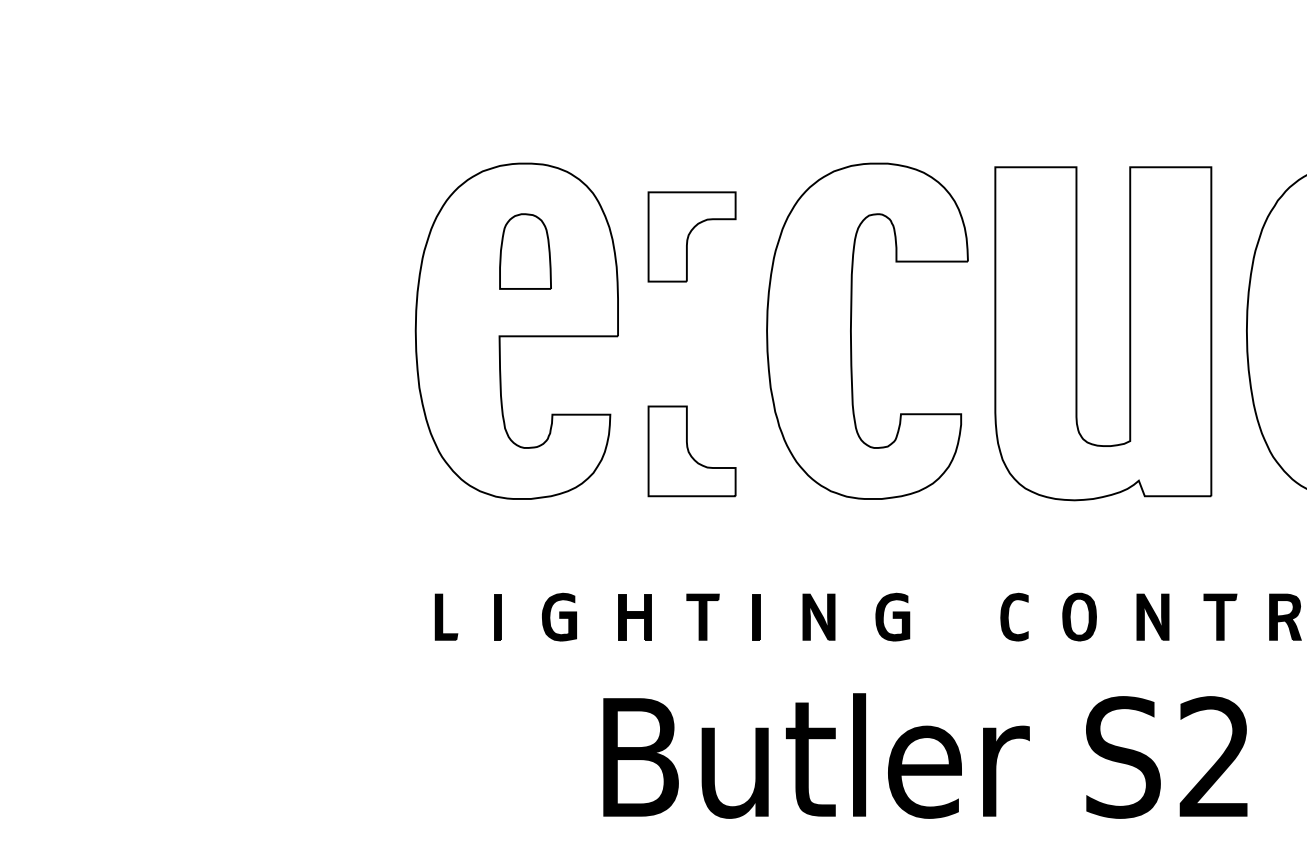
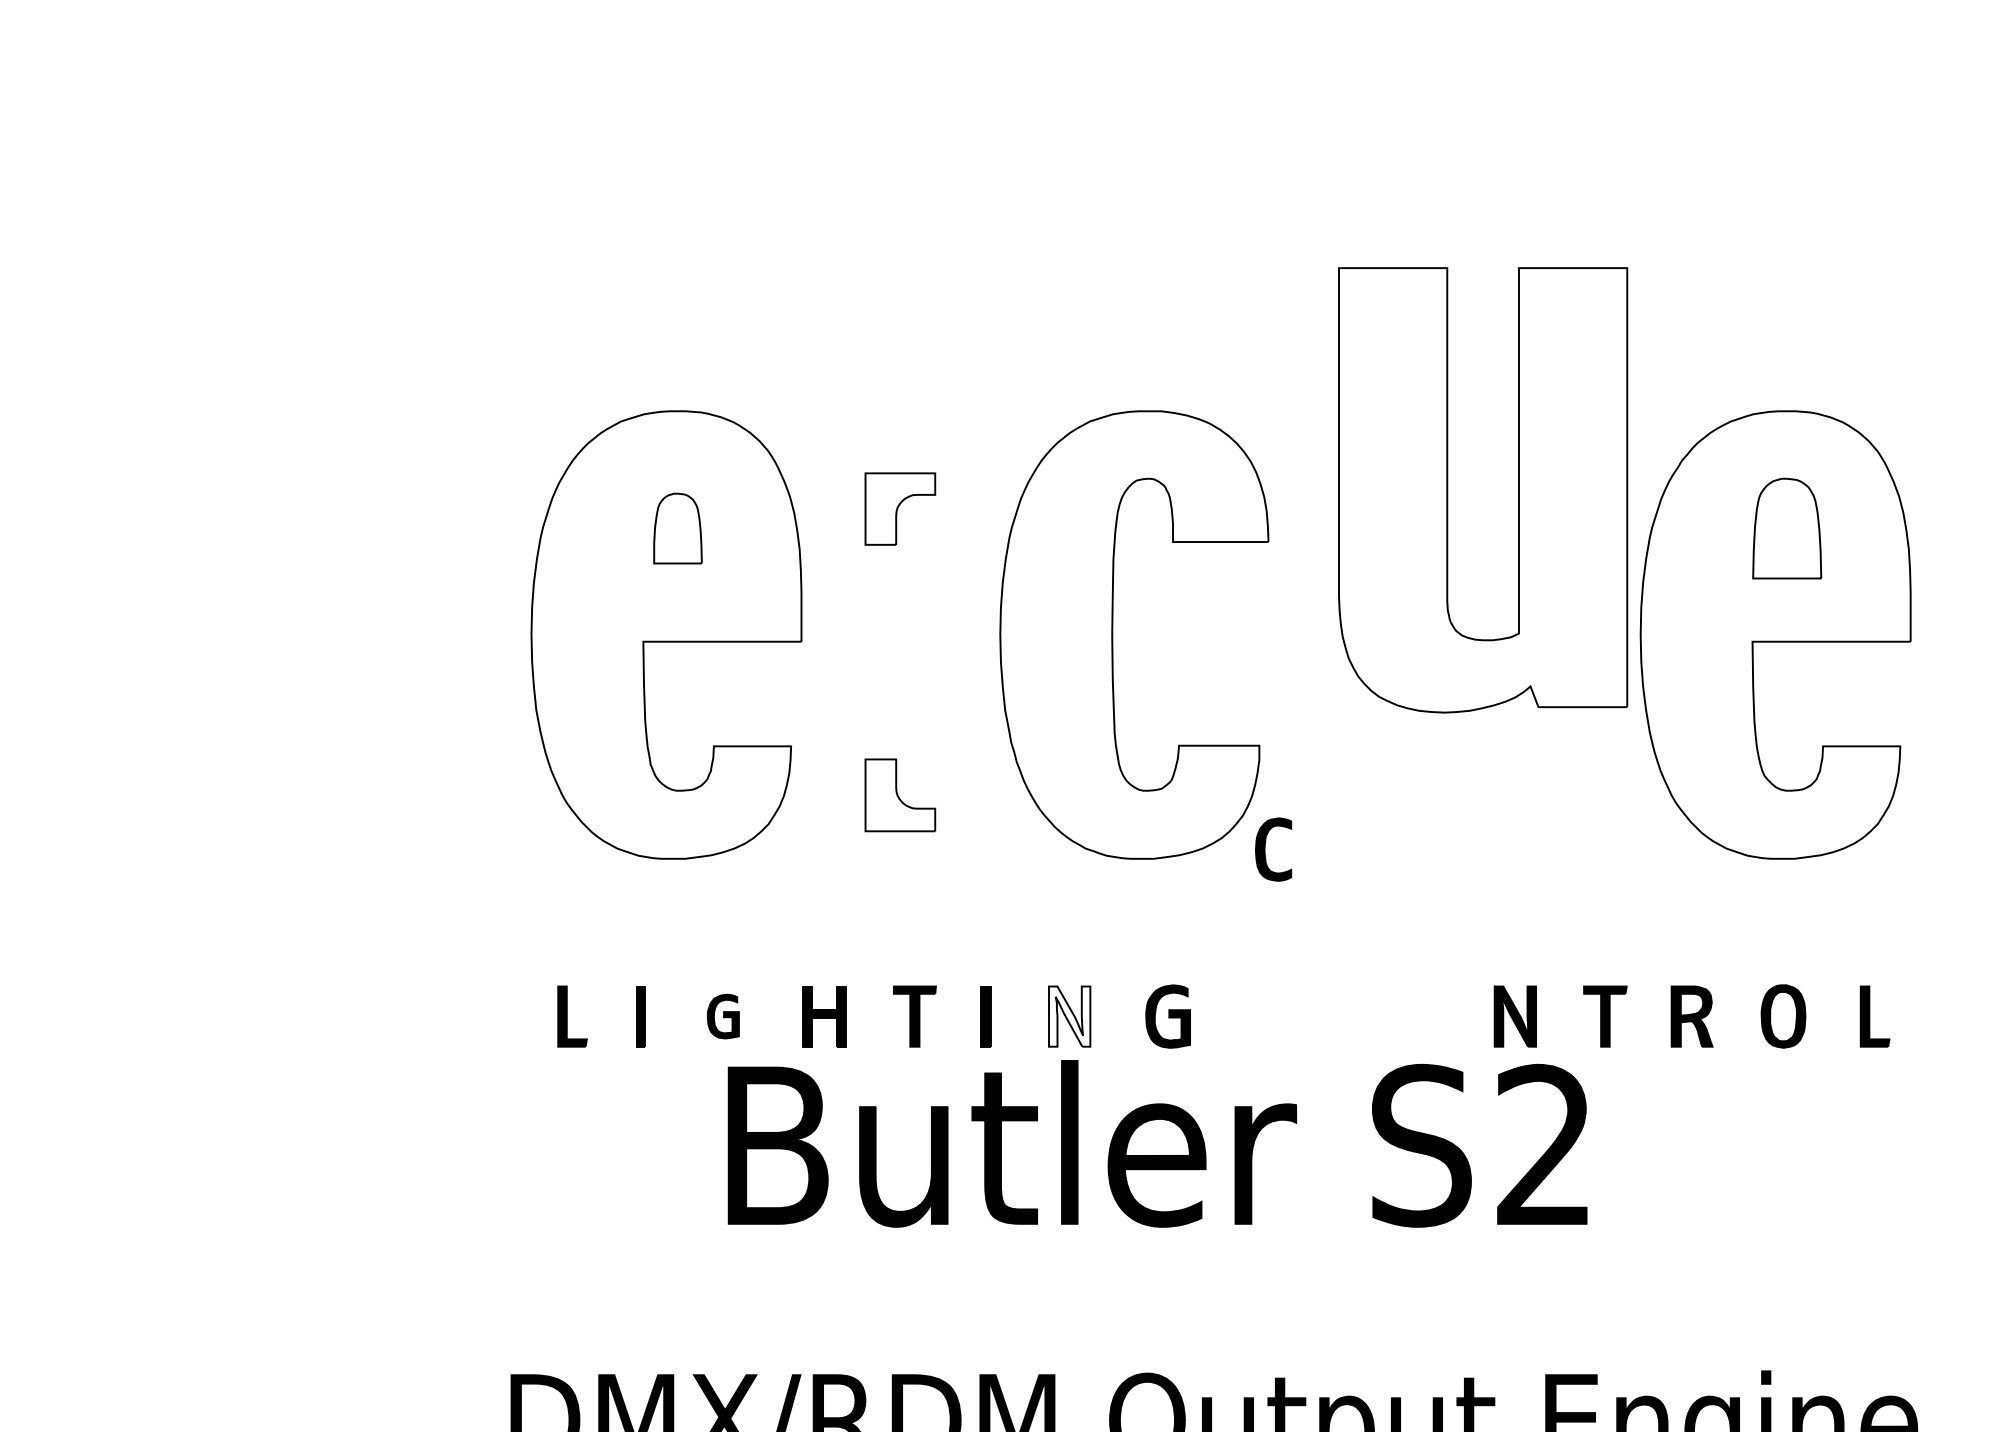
part: (692, 236) -> (900, 508), size x0.6
part: (525, 251) -> (677, 528), size x0.7
part: (1077, 333) -> (1448, 490), moved
part: (692, 451) -> (900, 795), size x0.6
part: (559, 617) -> (723, 1016), size x0.7
fill: (818, 617) -> (1069, 1016), removed
part: (1008, 617) -> (1265, 849), moved
part: (1079, 617) -> (1417, 1016), removed
text: (925, 755) -> (1157, 1143), moved

